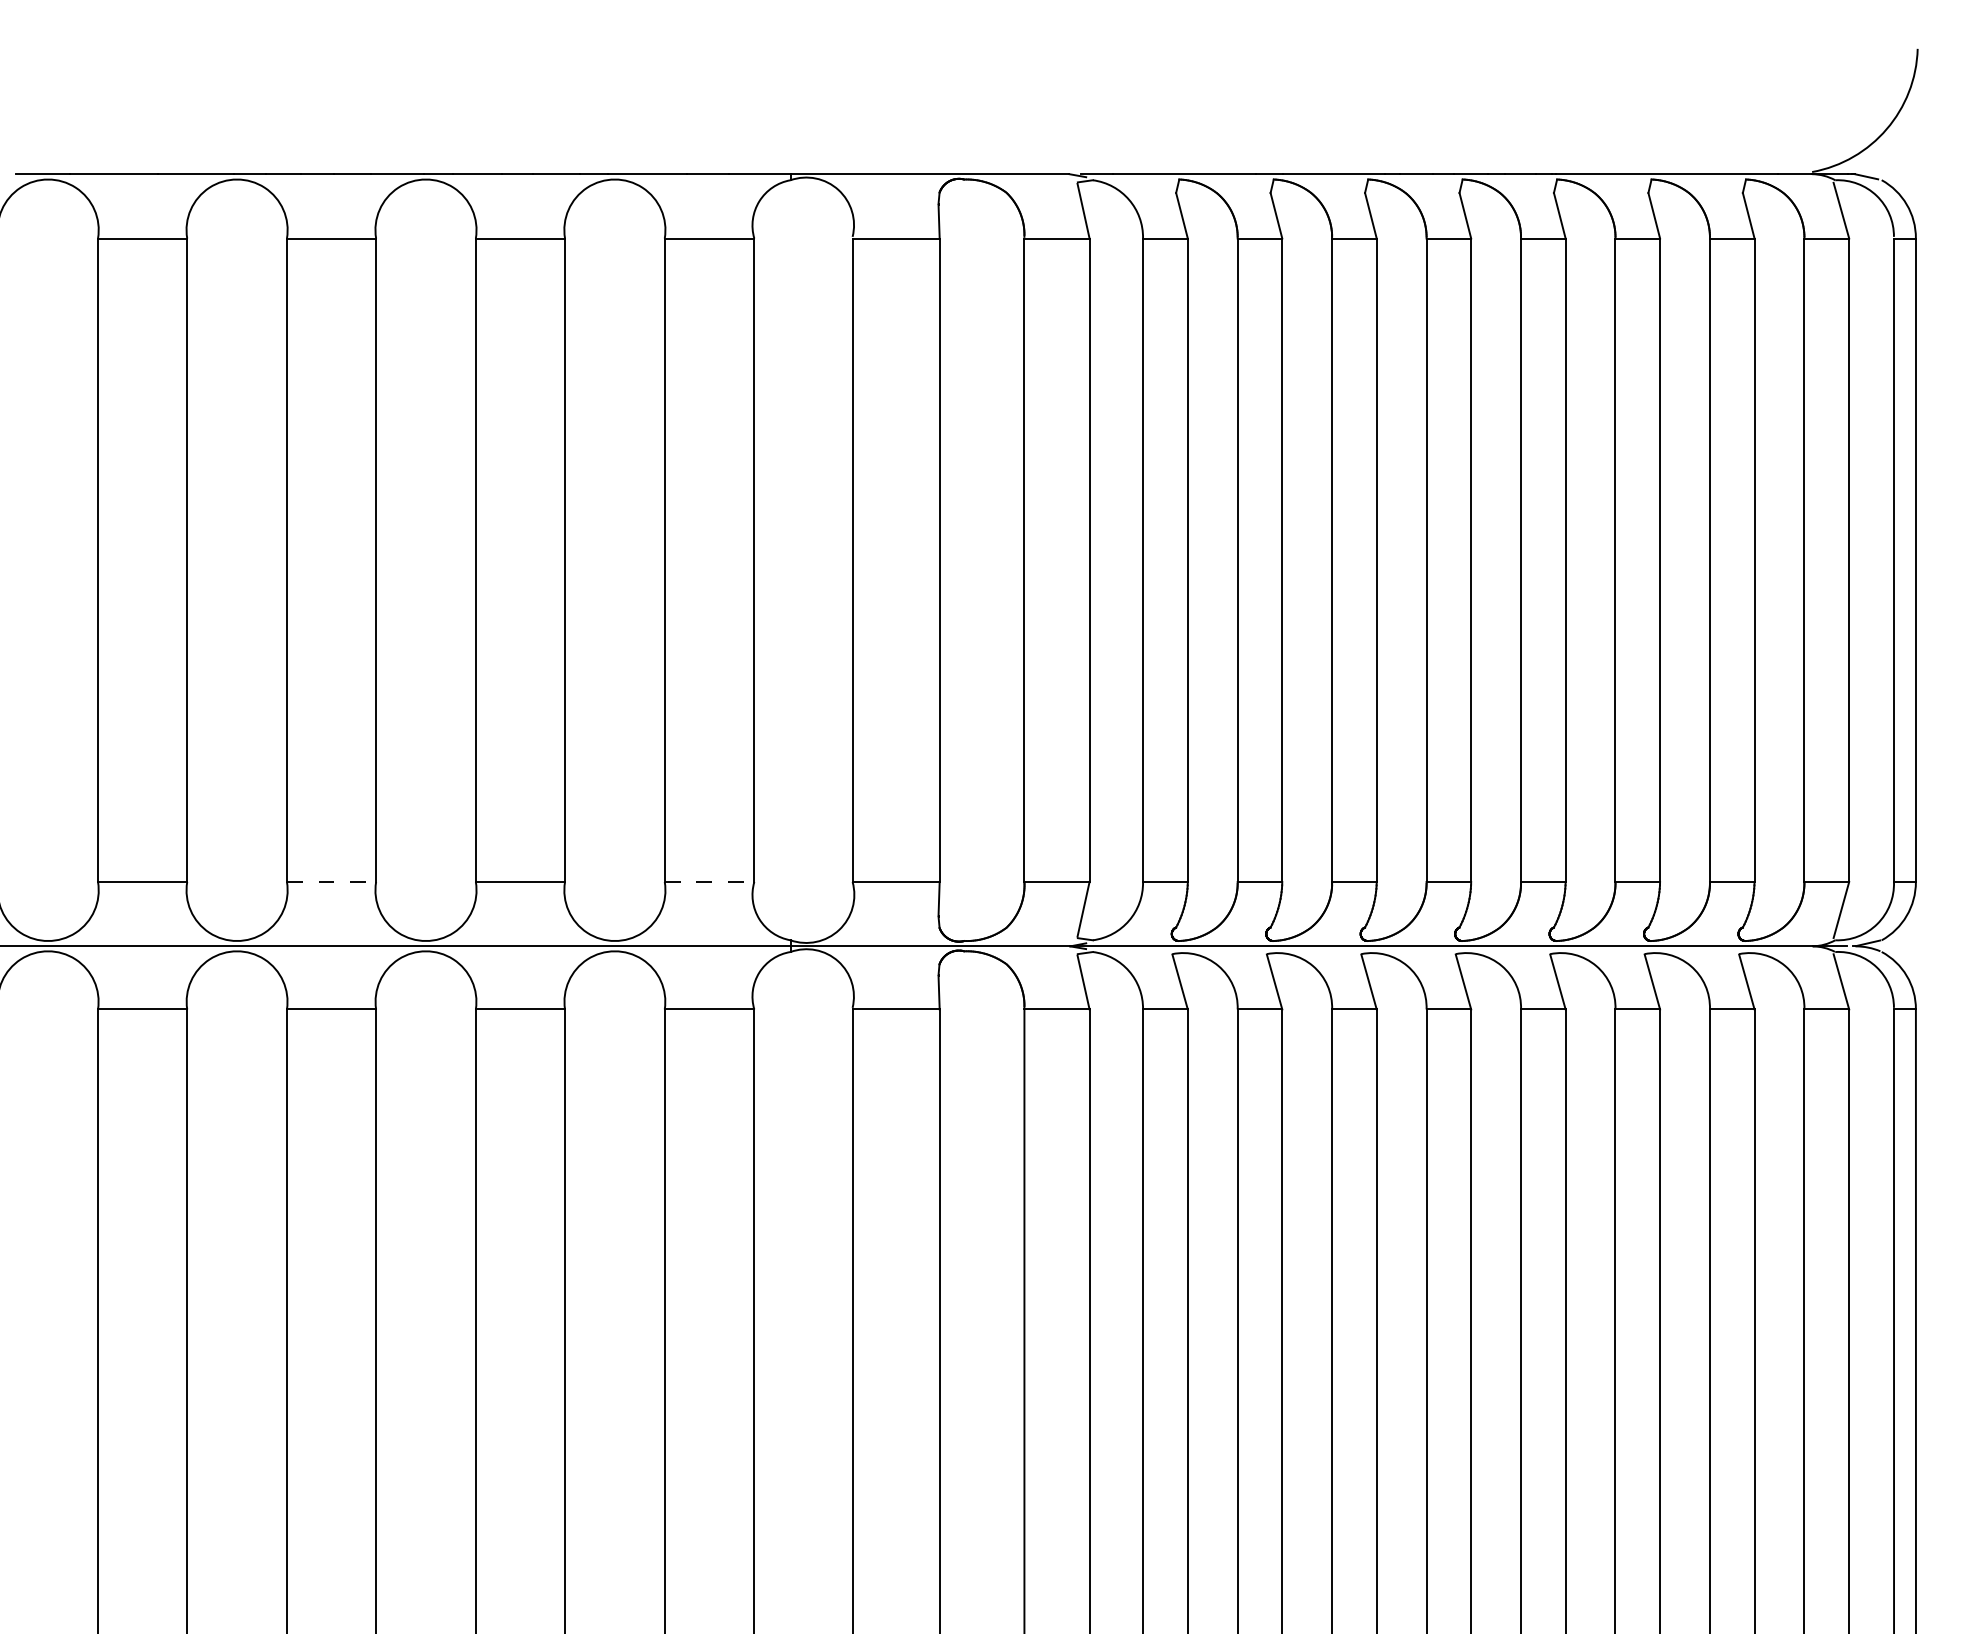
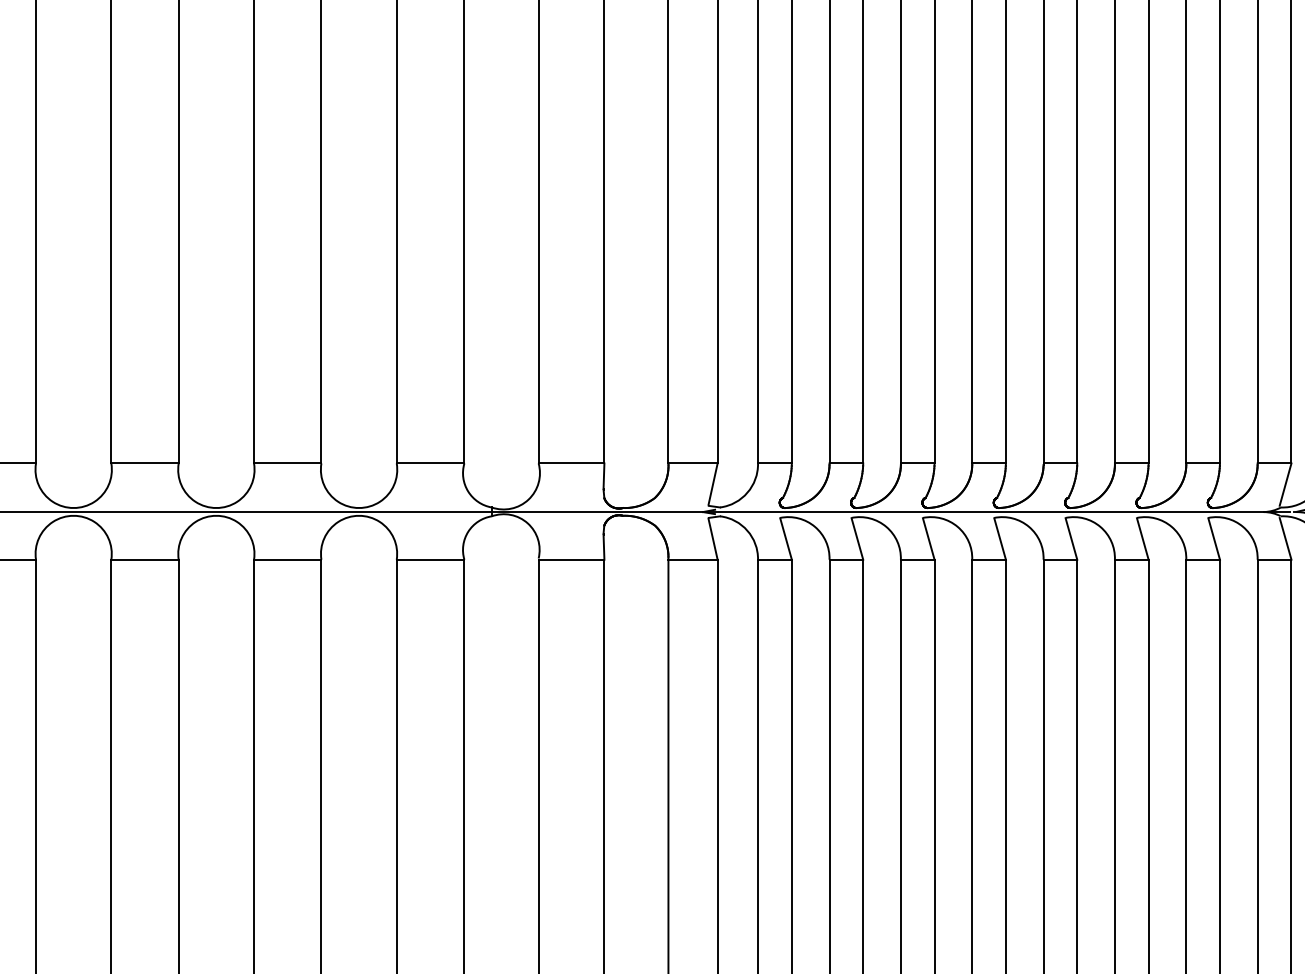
line: (331, 882) -> (144, 463), dashed -> solid
line: (709, 882) -> (430, 463), dashed -> solid

